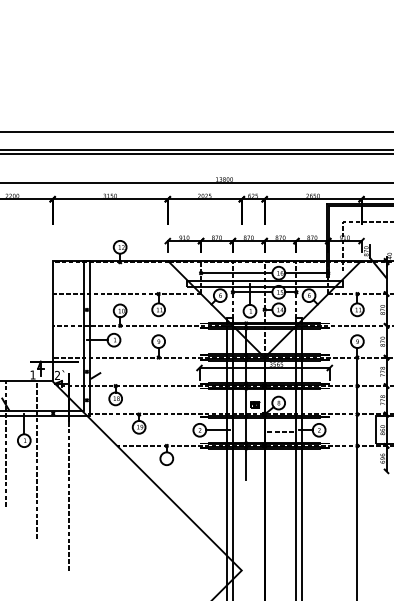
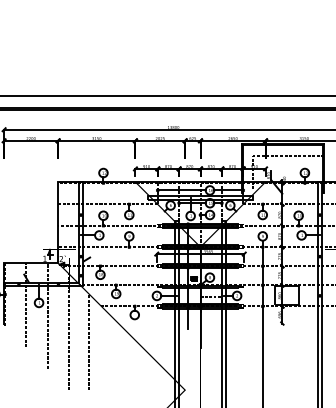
line: (97, 498) -> (88, 341), added

